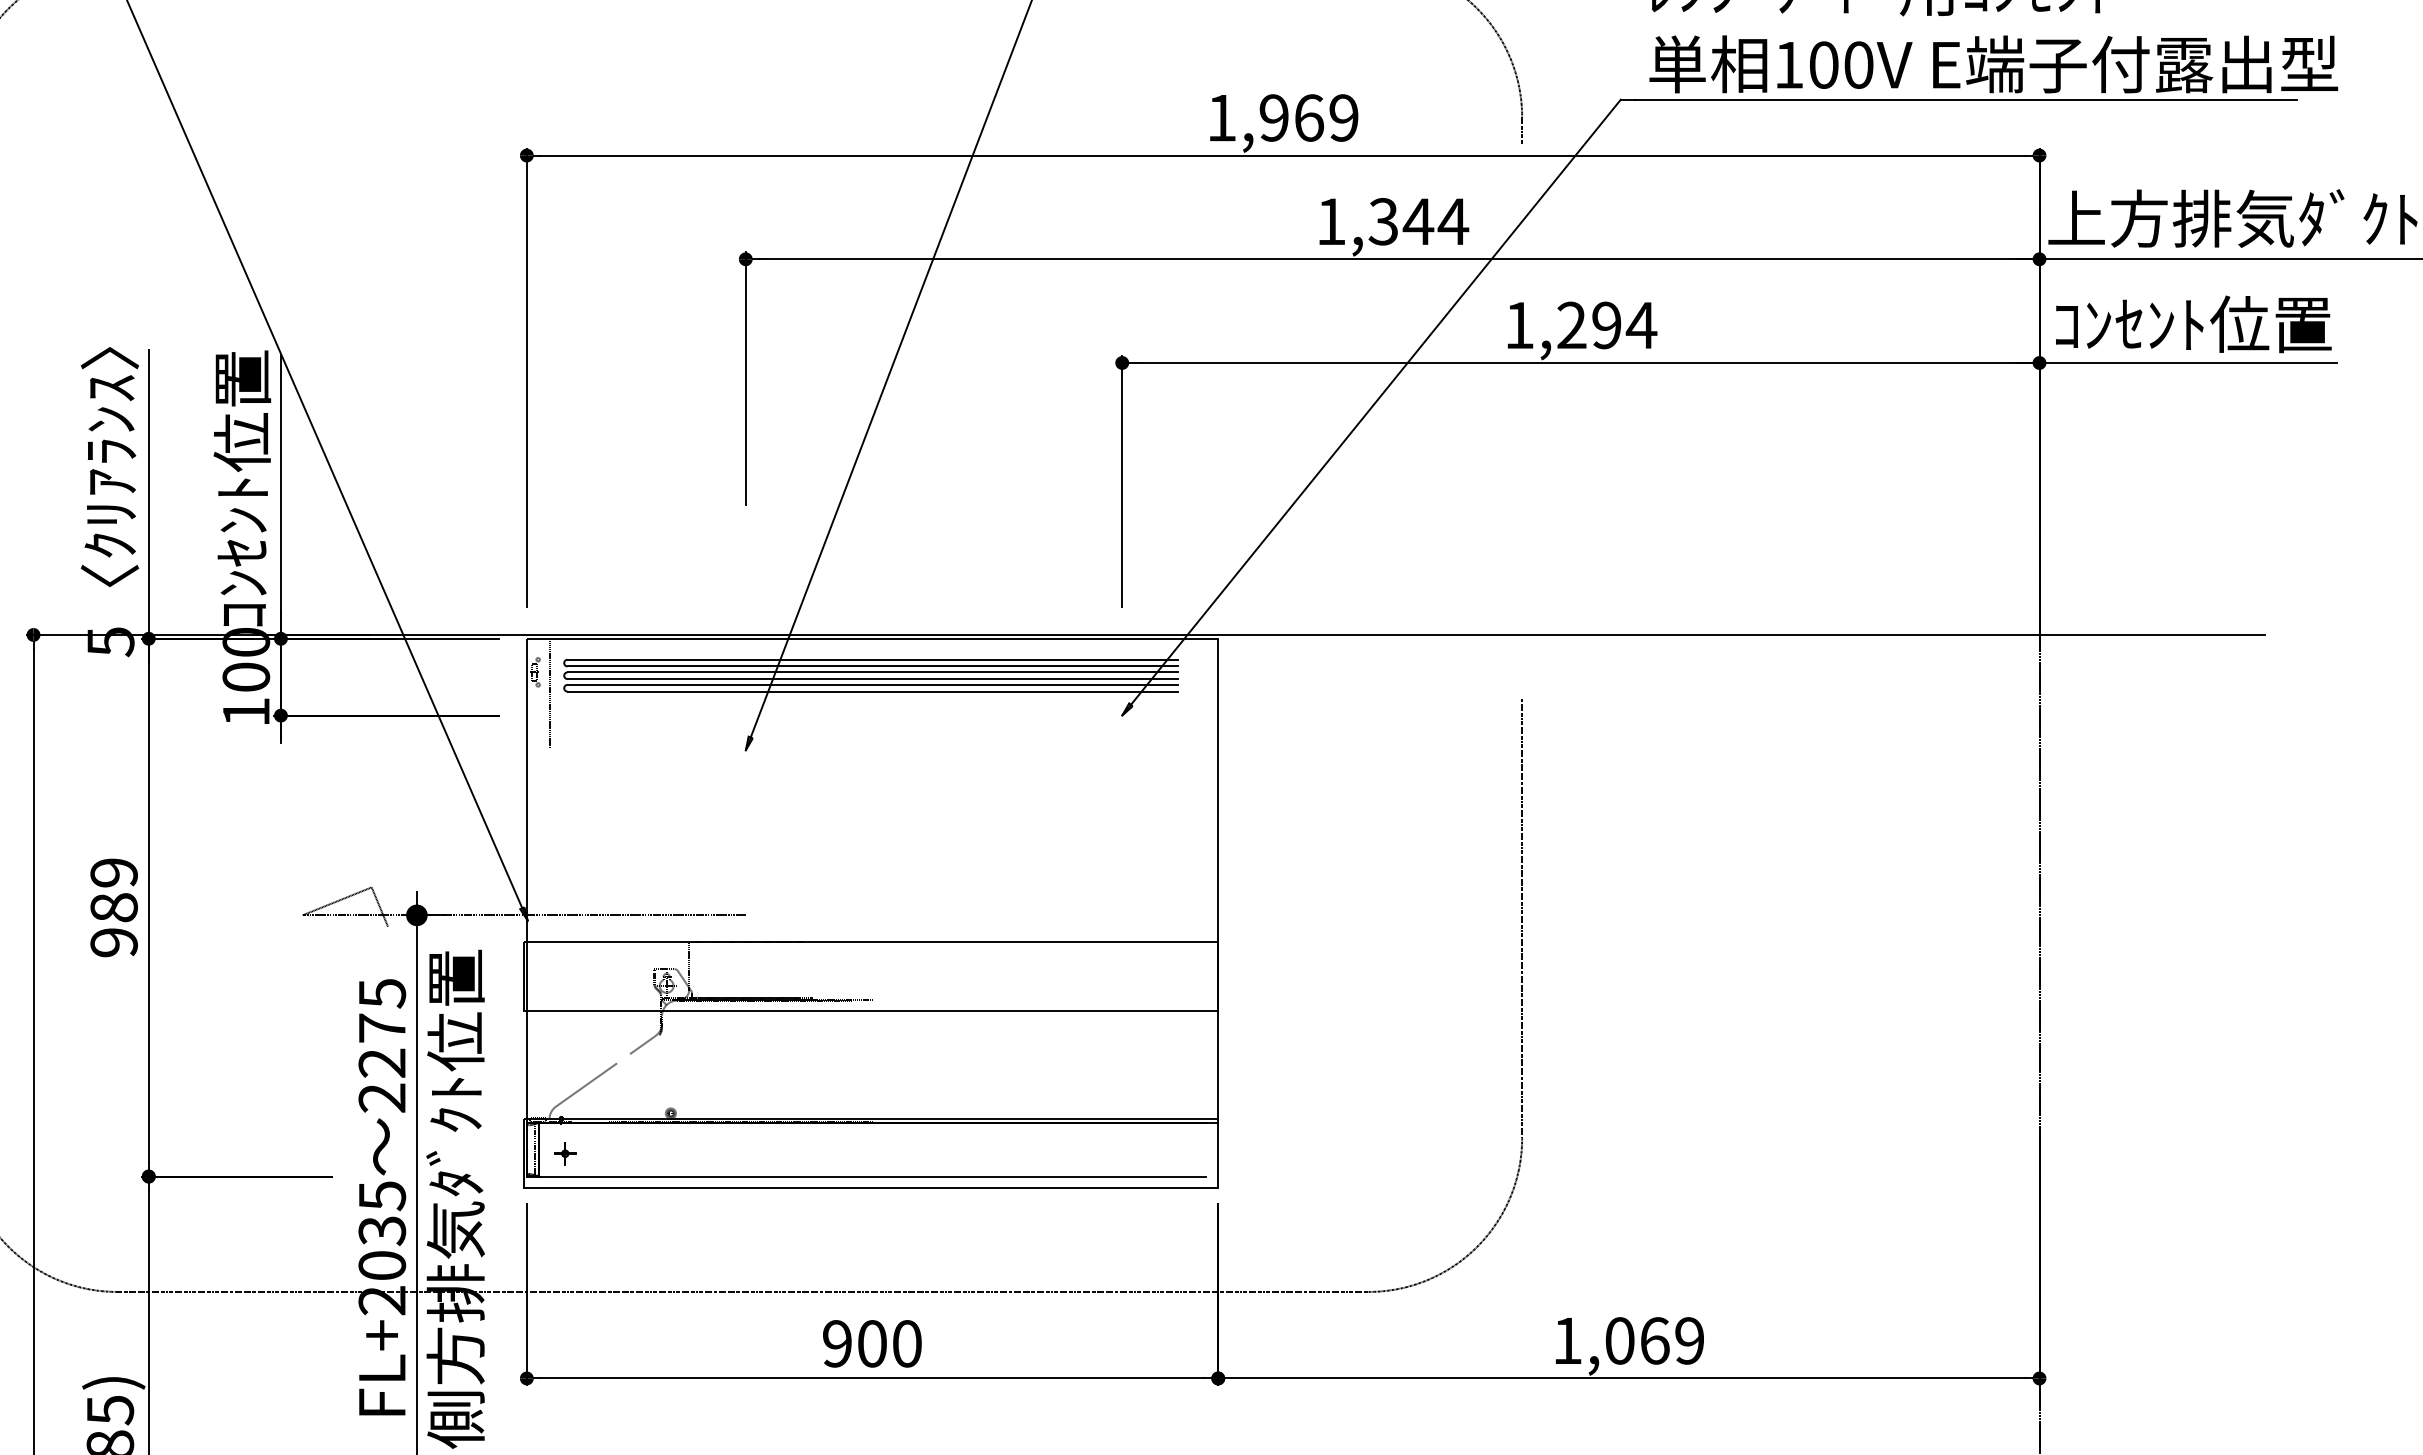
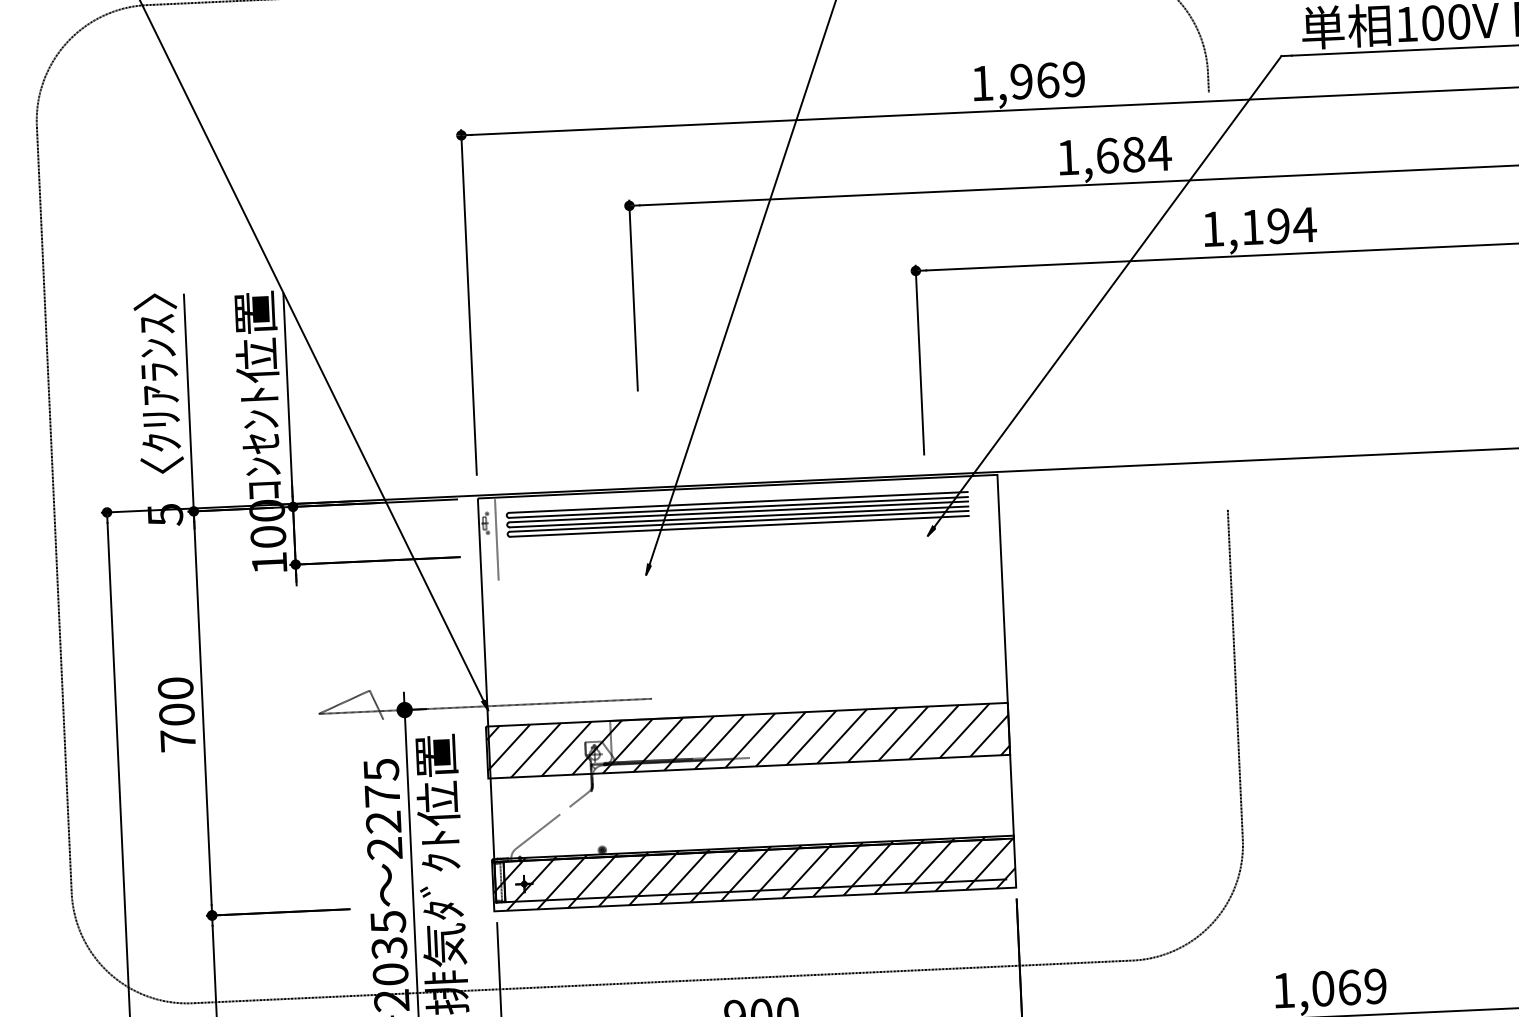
text: (1401, 221) -> (1120, 155), 1,344 -> 1,684
text: (1571, 324) -> (1252, 226), 1,294 -> 1,194
text: (113, 907) -> (176, 714), 989 -> 700
hatch: (870, 976) -> (747, 740), added
hatch: (870, 1153) -> (753, 873), added

